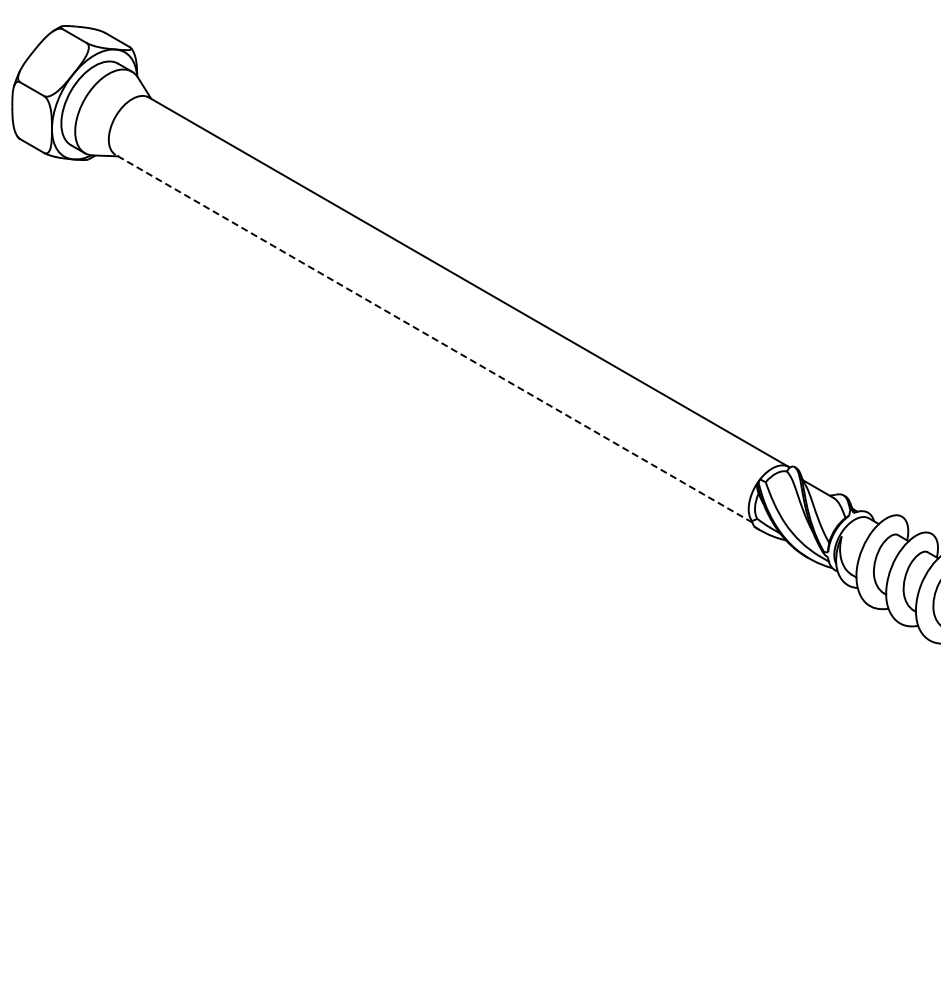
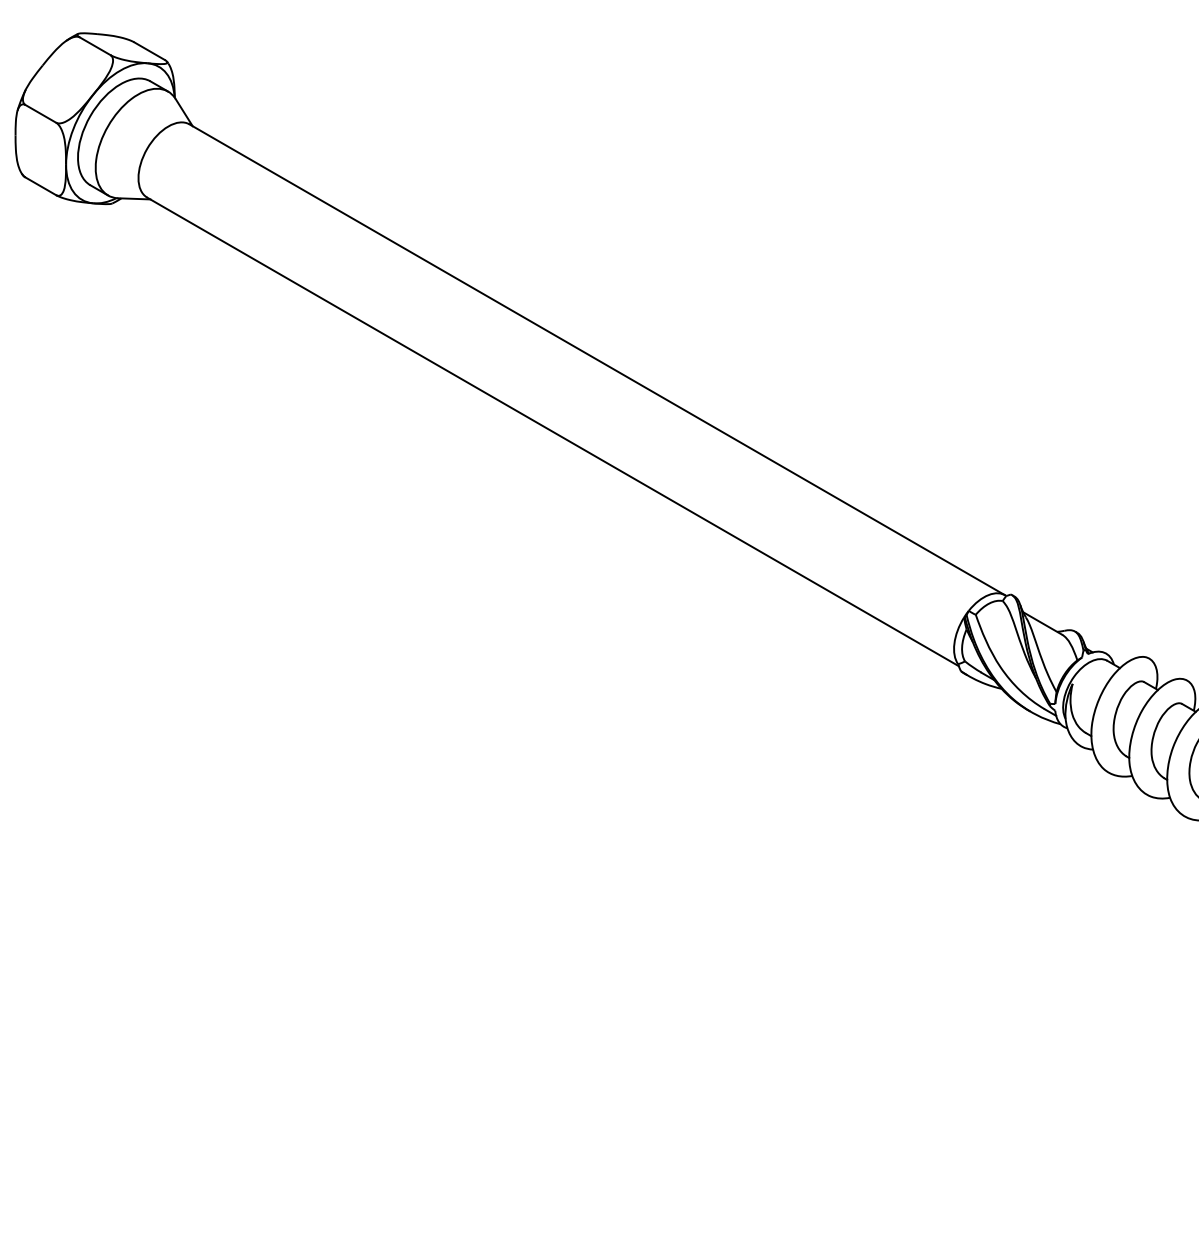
line: (434, 338) -> (553, 431), dashed -> solid

